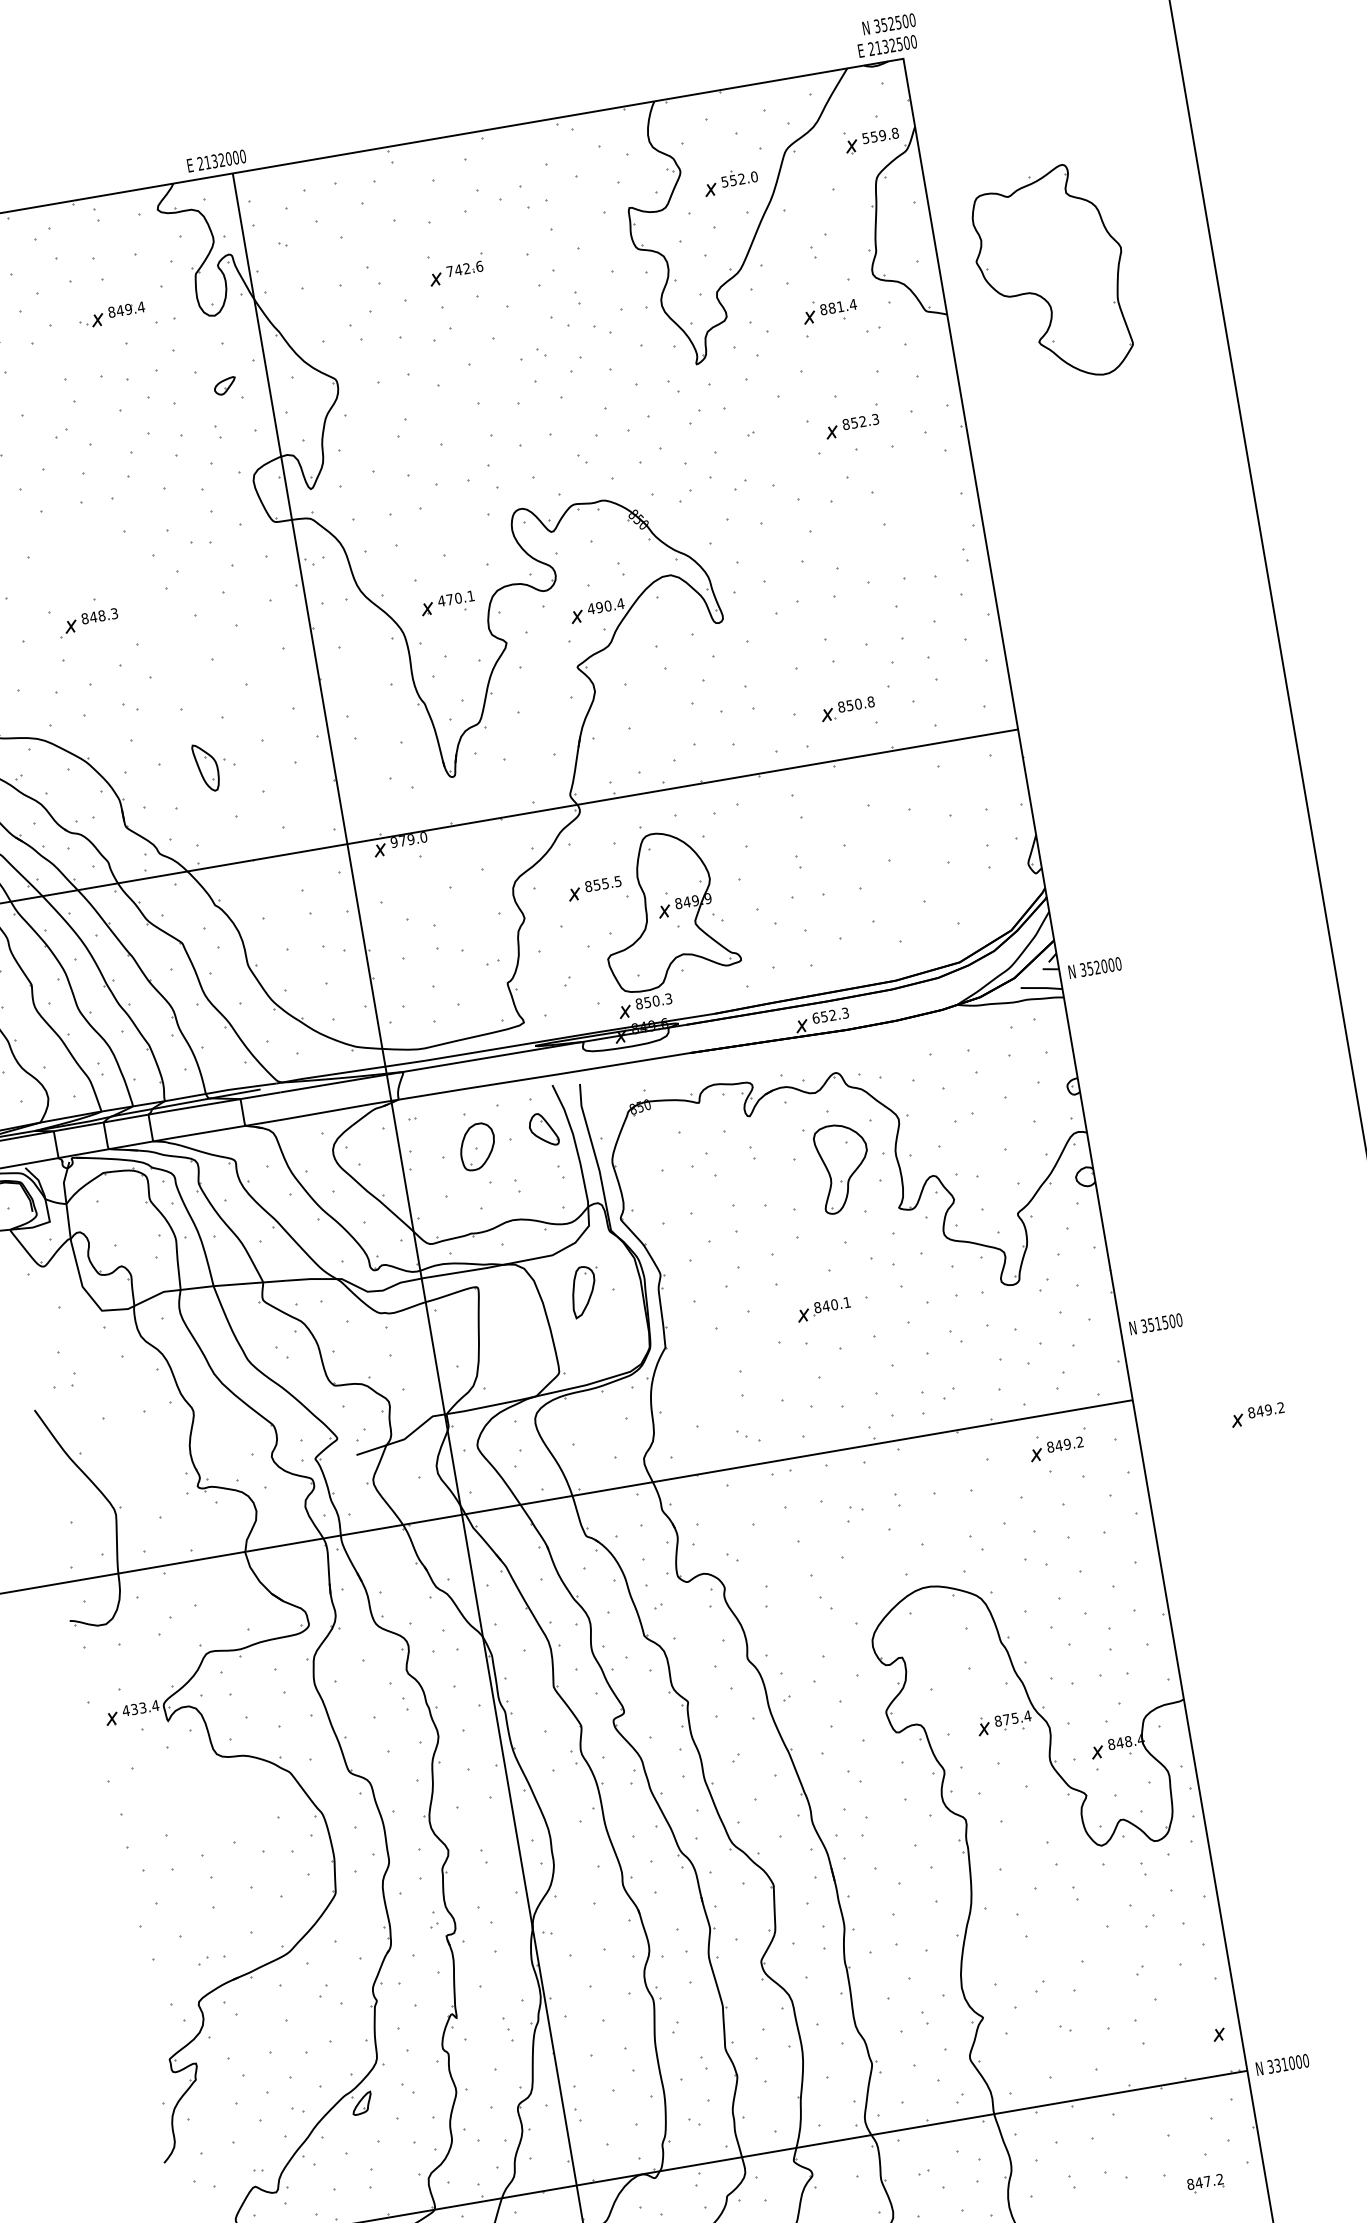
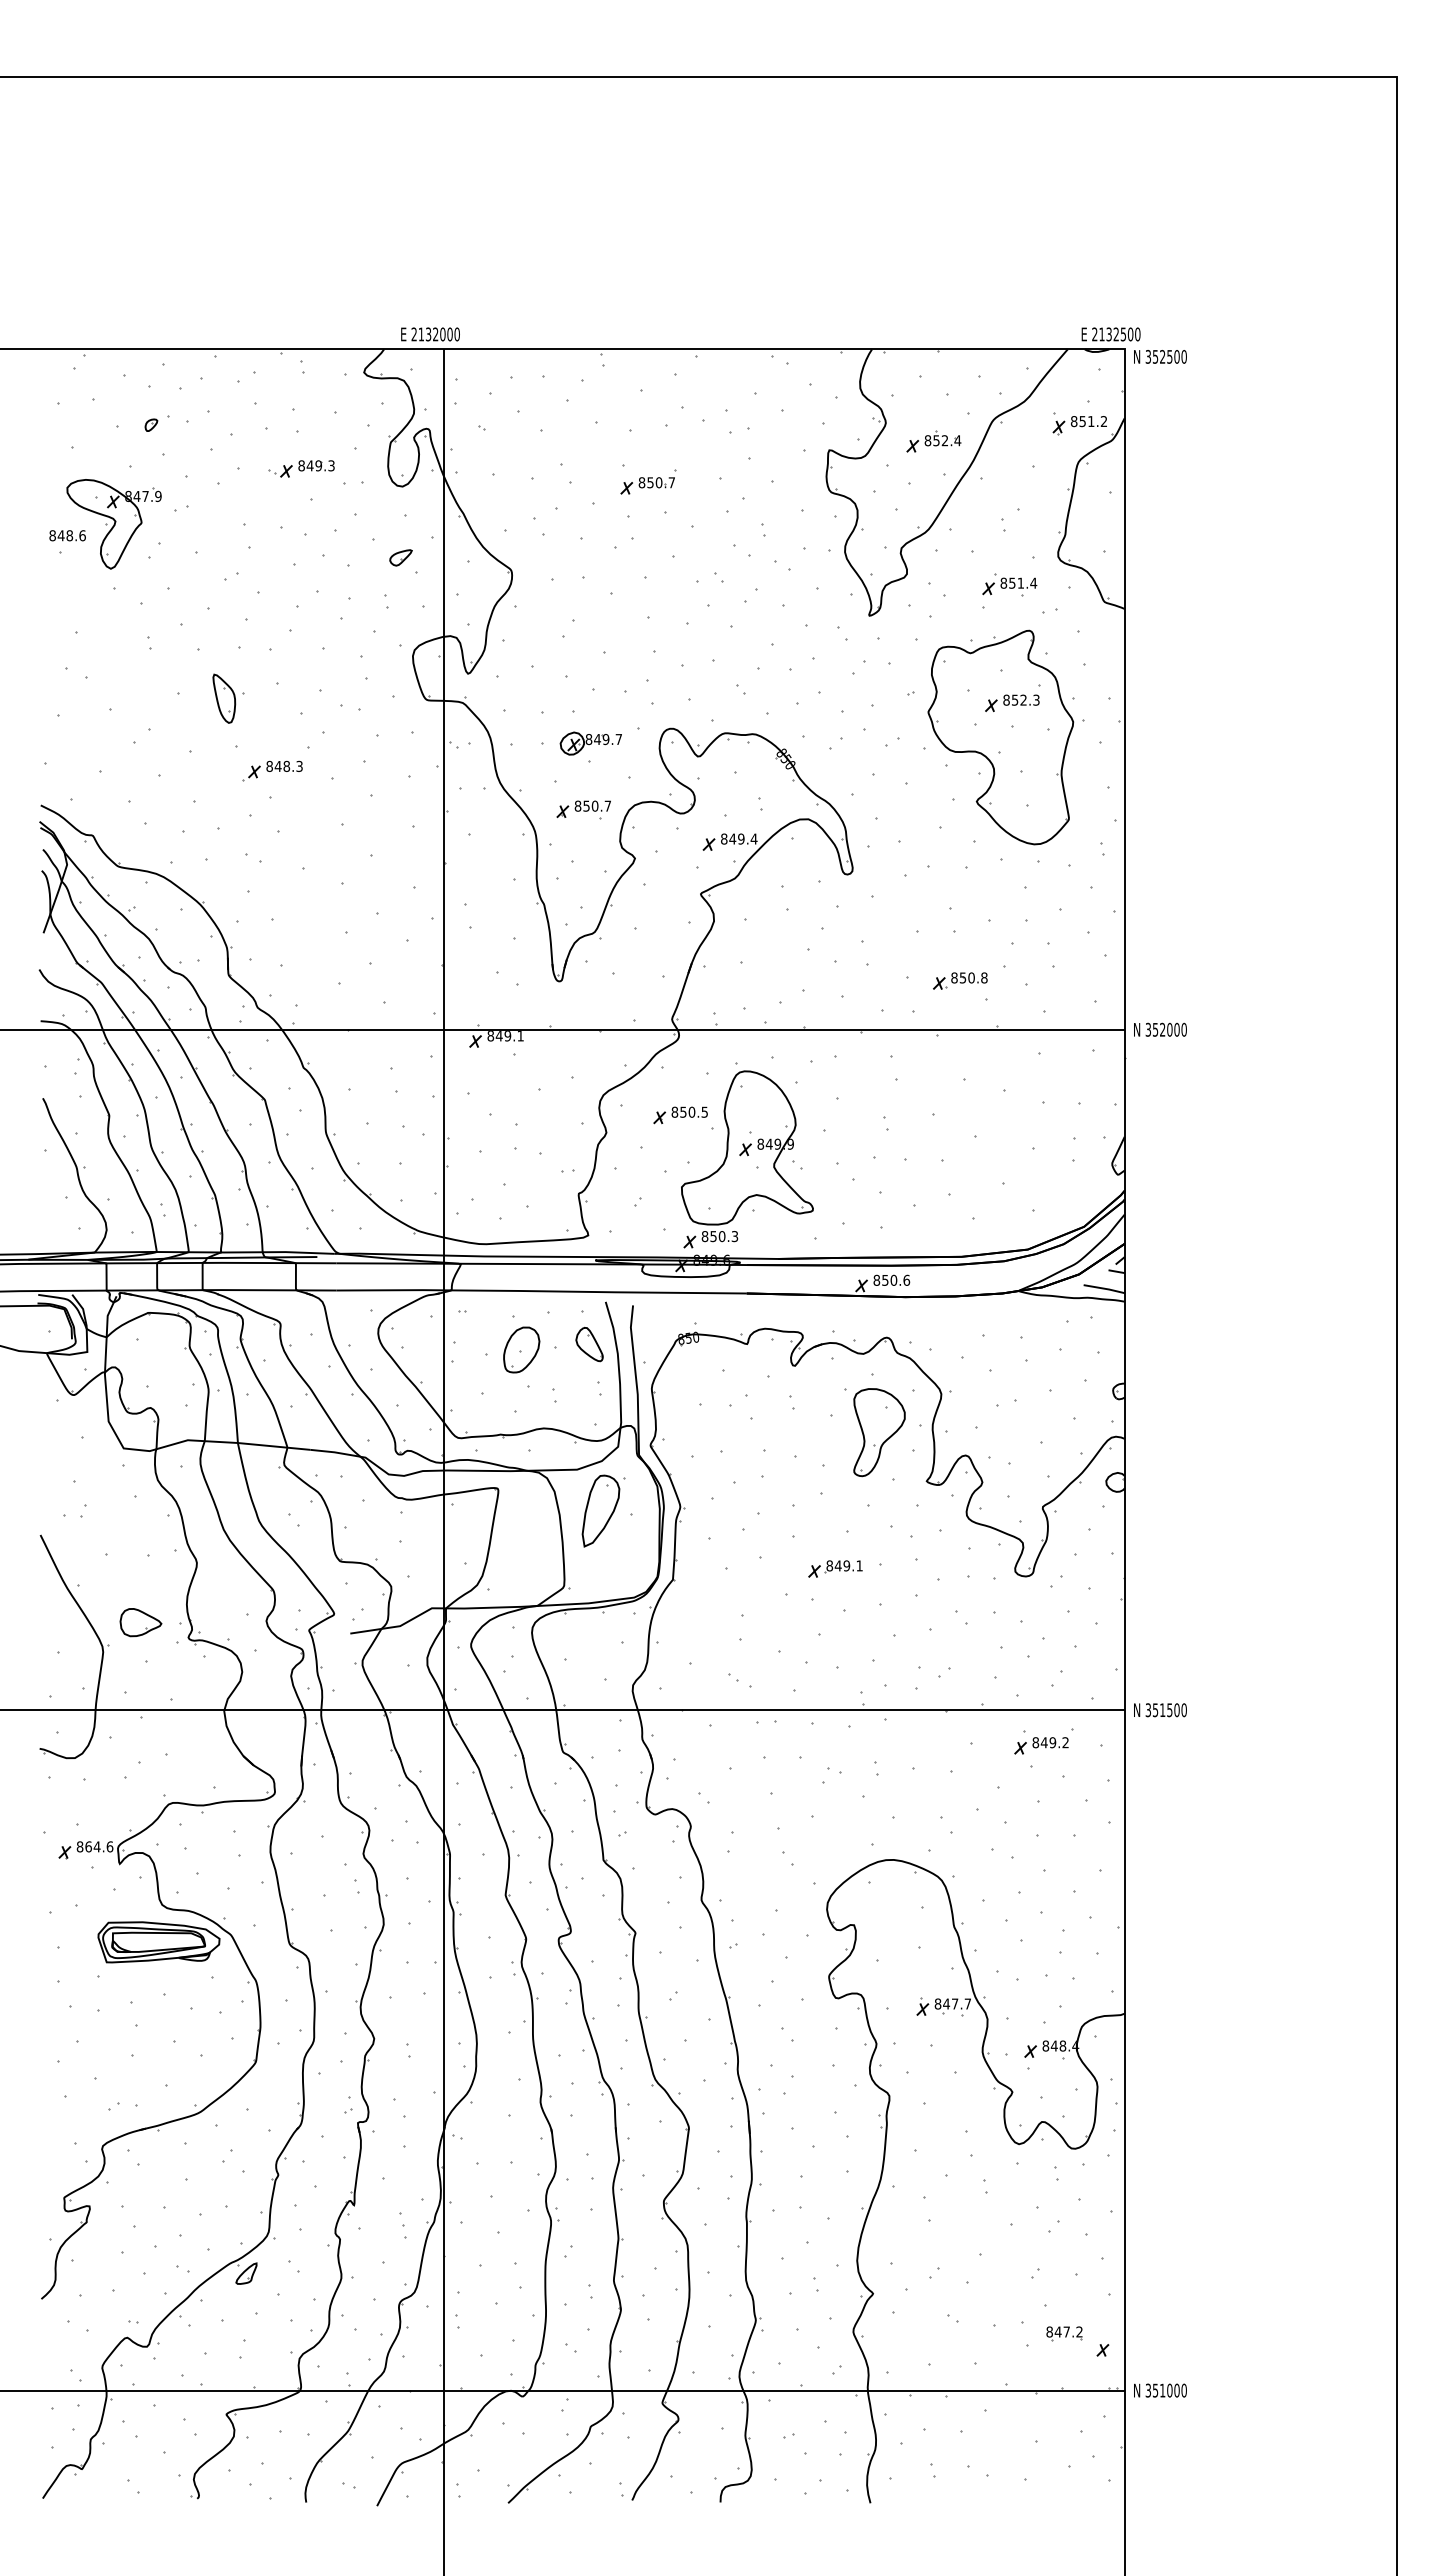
text: (889, 23) -> (1160, 356), moved
text: (880, 135) -> (1089, 421), 559.8 -> 851.2
text: (739, 179) -> (942, 440), 552.0 -> 852.4
text: (464, 268) -> (656, 482), 742.6 -> 850.7
part: (1051, 274) -> (1000, 737), moved
text: (141, 306) -> (331, 465), 849.4 -> 849.3
text: (832, 307) -> (1012, 582), 881.4 -> 851.4
part: (443, 537) -> (590, 743), added
text: (455, 598) -> (592, 805), 470.1 -> 850.7
text: (599, 606) -> (732, 838), 490.4 -> 849.4
part: (88, 622) -> (272, 770), moved
part: (210, 766) -> (228, 698), moved
text: (408, 840) -> (505, 1036), 979.0 -> 849.1
text: (604, 882) -> (691, 1111), 855.5 -> 850.5
text: (1095, 967) -> (1160, 1029), moved
text: (830, 1014) -> (891, 1279), 652.3 -> 850.6
part: (585, 1291) -> (603, 1510), size x1.43
text: (834, 1304) -> (846, 1565), 840.1 -> 849.1
text: (1156, 1324) -> (1160, 1710), moved
part: (1257, 1414) -> (1245, 1745), removed
part: (147, 1479) -> (140, 1622), added
text: (140, 1708) -> (94, 1846), 433.4 -> 864.6
text: (1017, 1717) -> (957, 2003), 875.4 -> 847.7
part: (219, 1791) -> (158, 1942), added
text: (1277, 2064) -> (1155, 2389), 331000 -> 351000
part: (1205, 2183) -> (1064, 2333), moved

